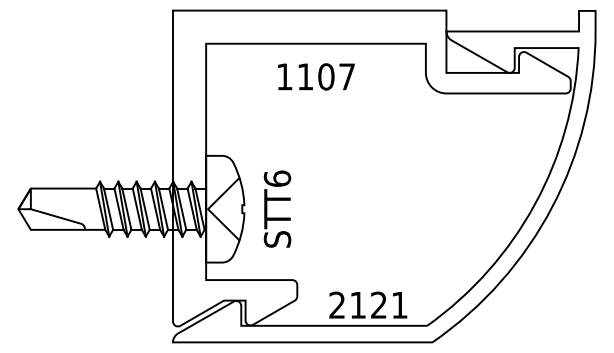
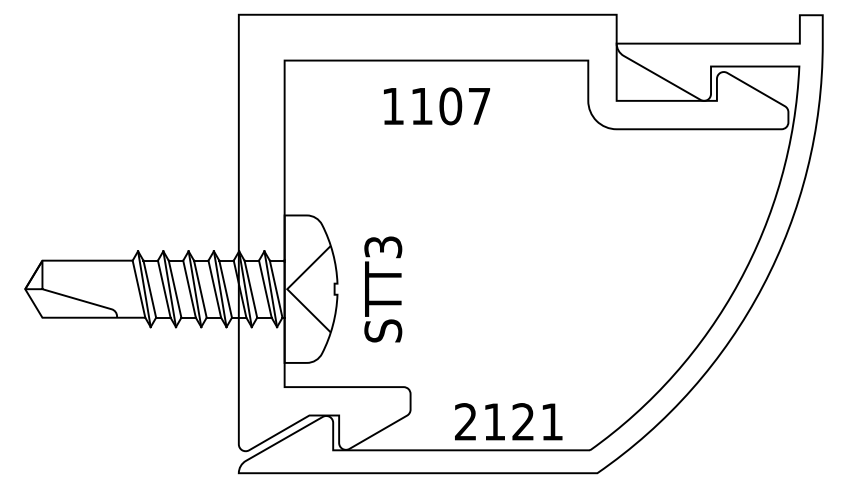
text: (277, 178) -> (383, 246), STT6 -> STT3

